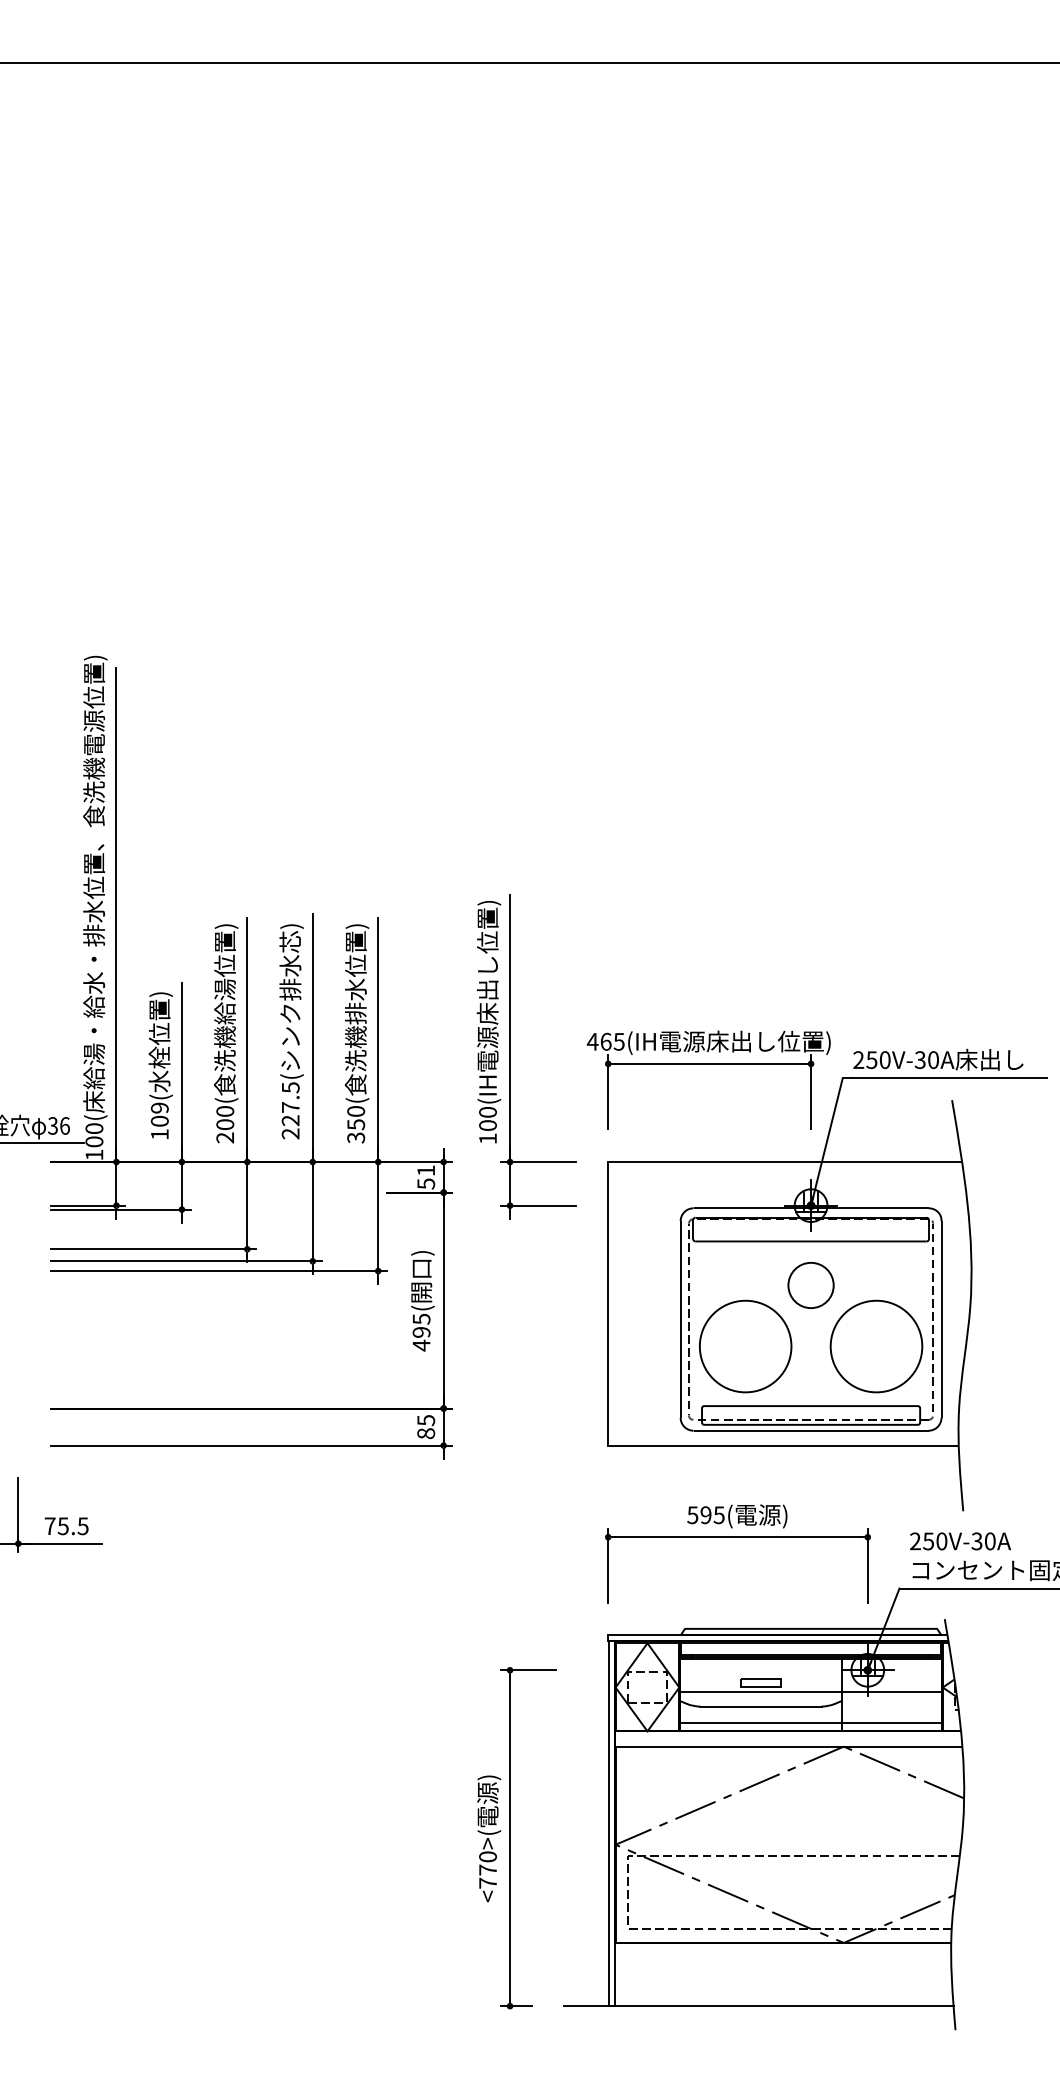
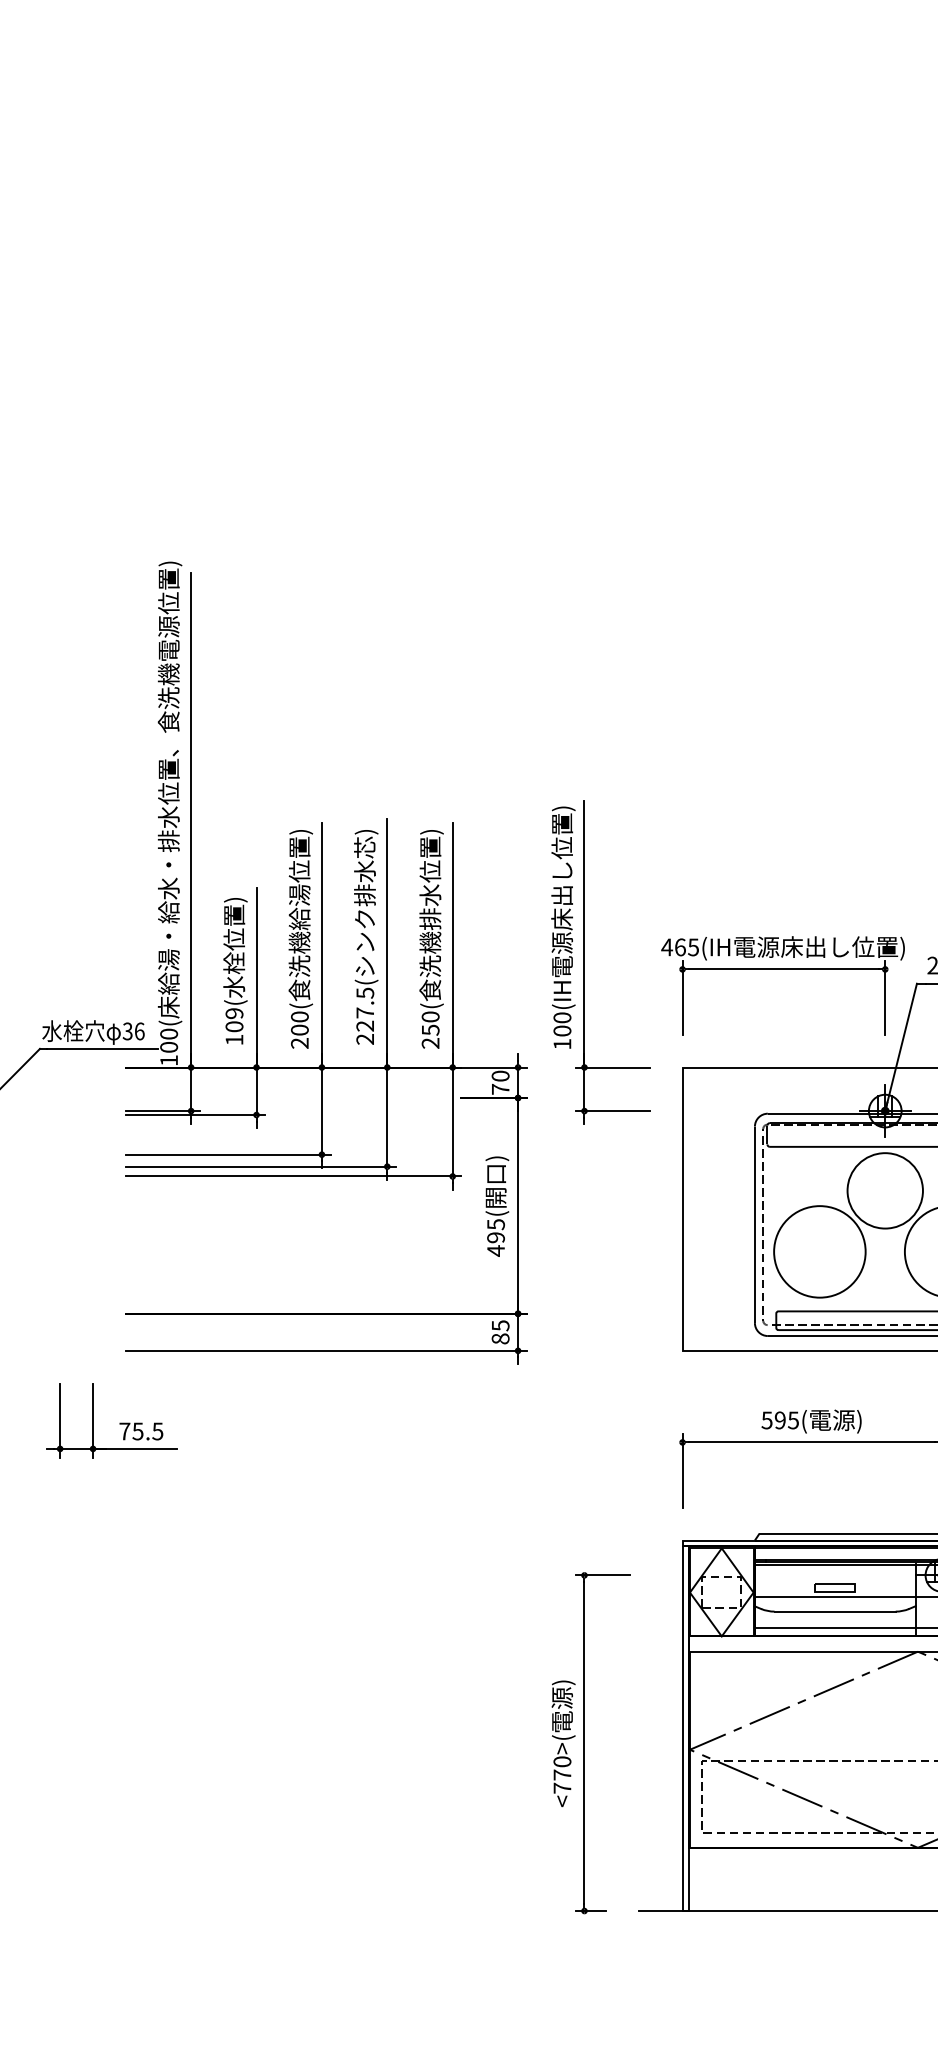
text: (356, 1137) -> (431, 1042), 350( -> 250(
text: (426, 1177) -> (500, 1082), 51 -> 70
circle: (810, 1285) -> (884, 1190), size x1.67

